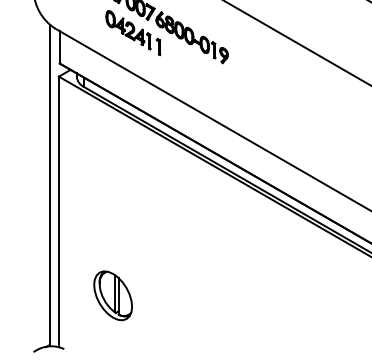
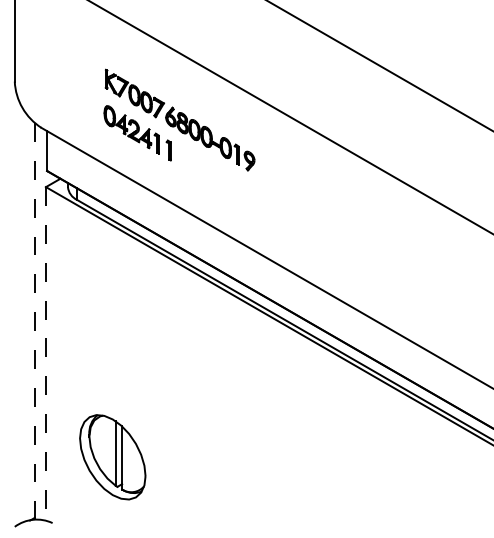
line: (49, 185) -> (34, 321), solid -> dashed
line: (58, 211) -> (45, 353), solid -> dashed
part: (112, 295) -> (112, 457), size x1.4

